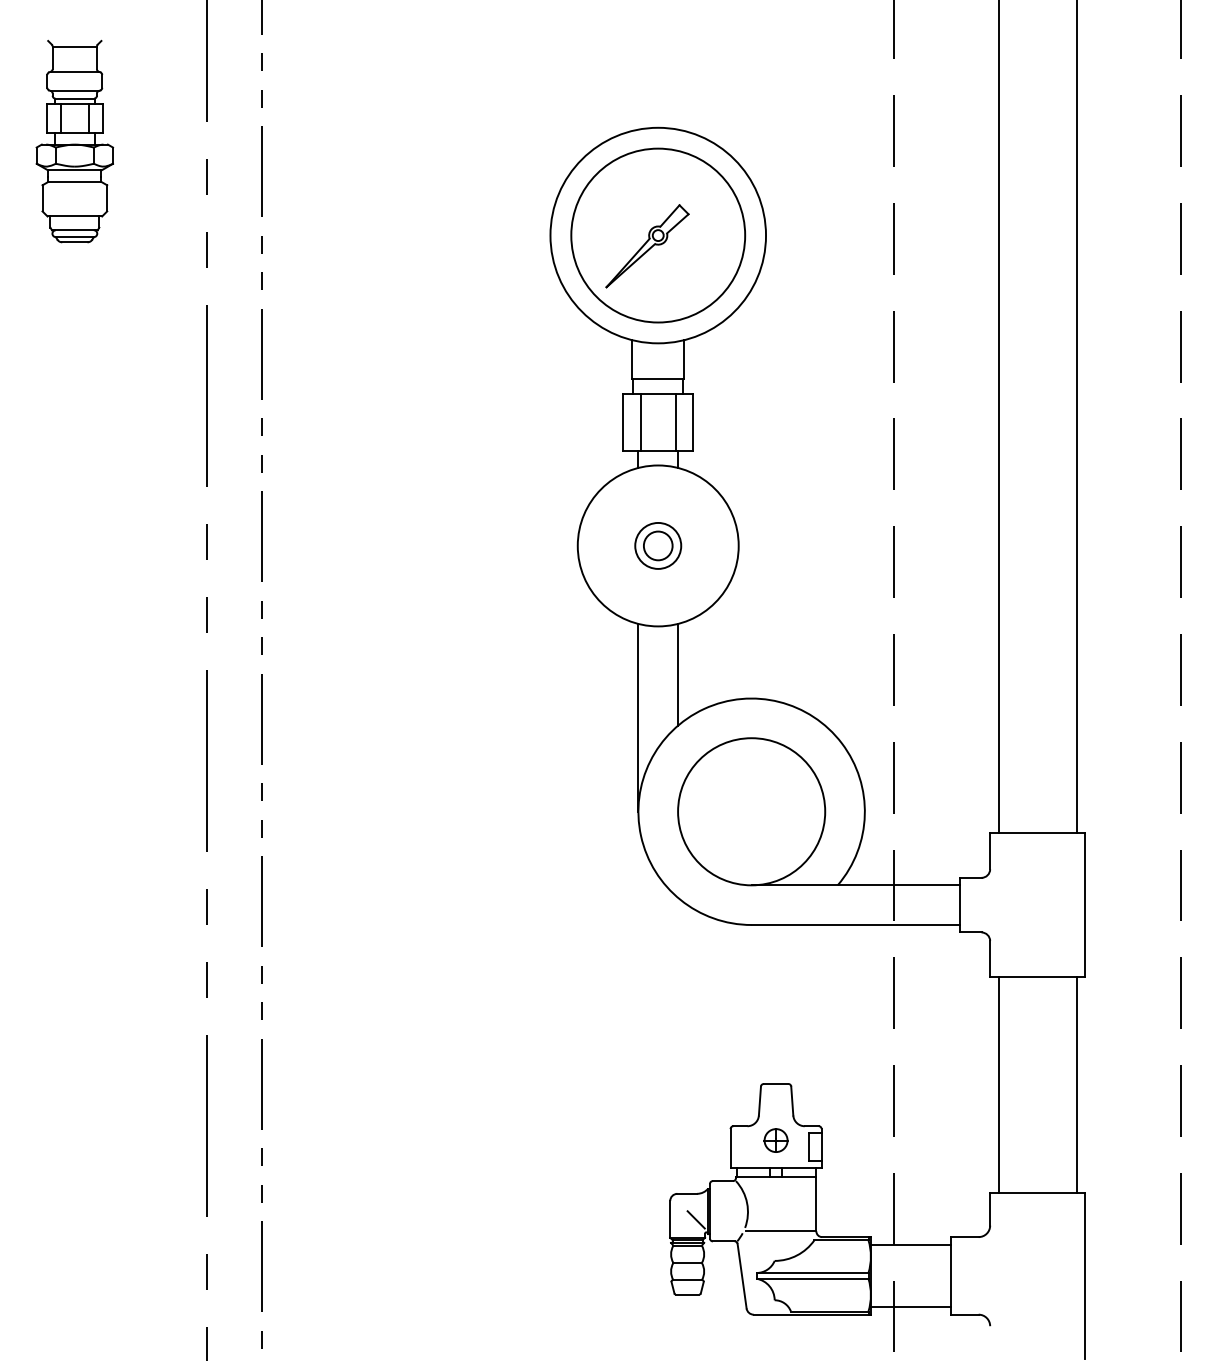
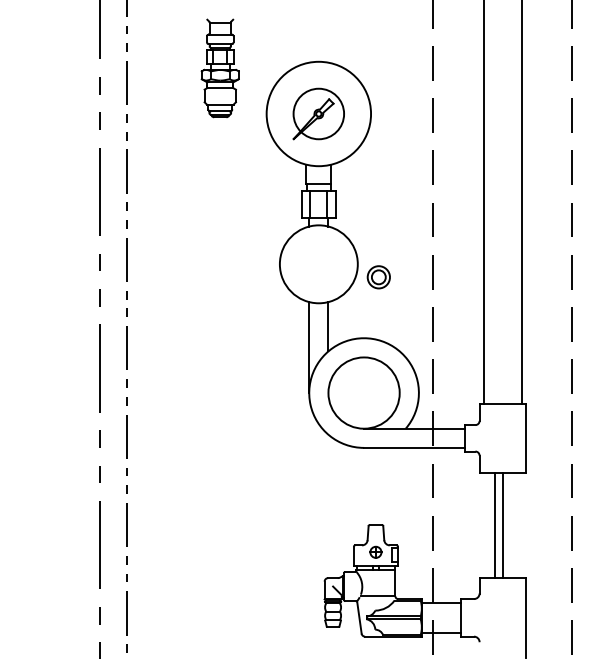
part: (73, 141) -> (219, 68), moved
circle: (657, 234) -> (318, 113), size x0.6
part: (657, 546) -> (378, 277), moved
line: (998, 1085) -> (502, 525), moved
line: (1076, 1085) -> (494, 525), moved

